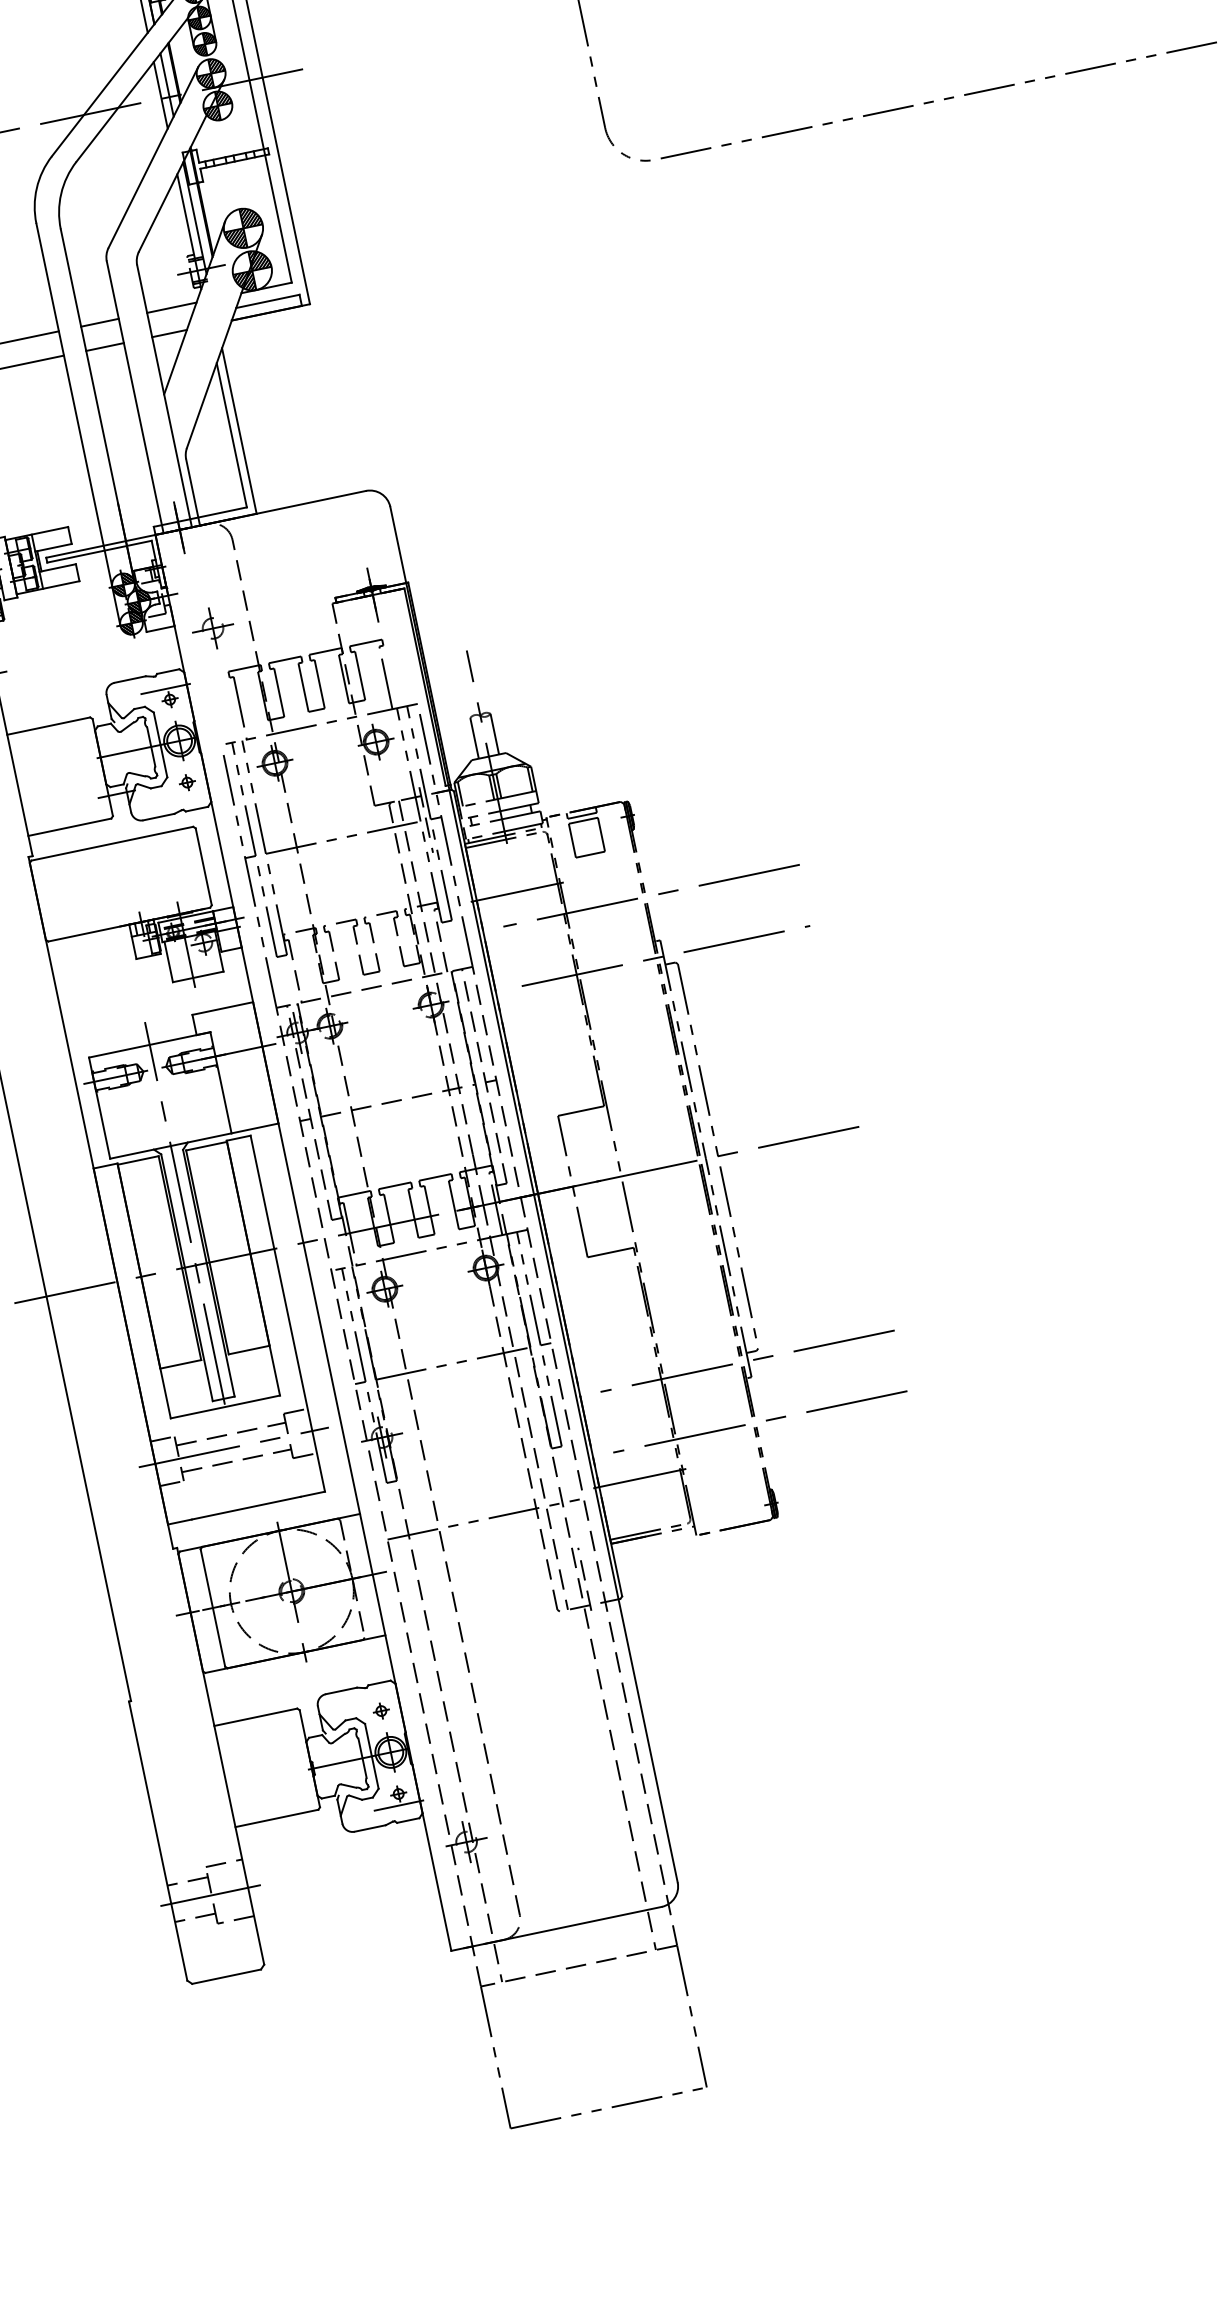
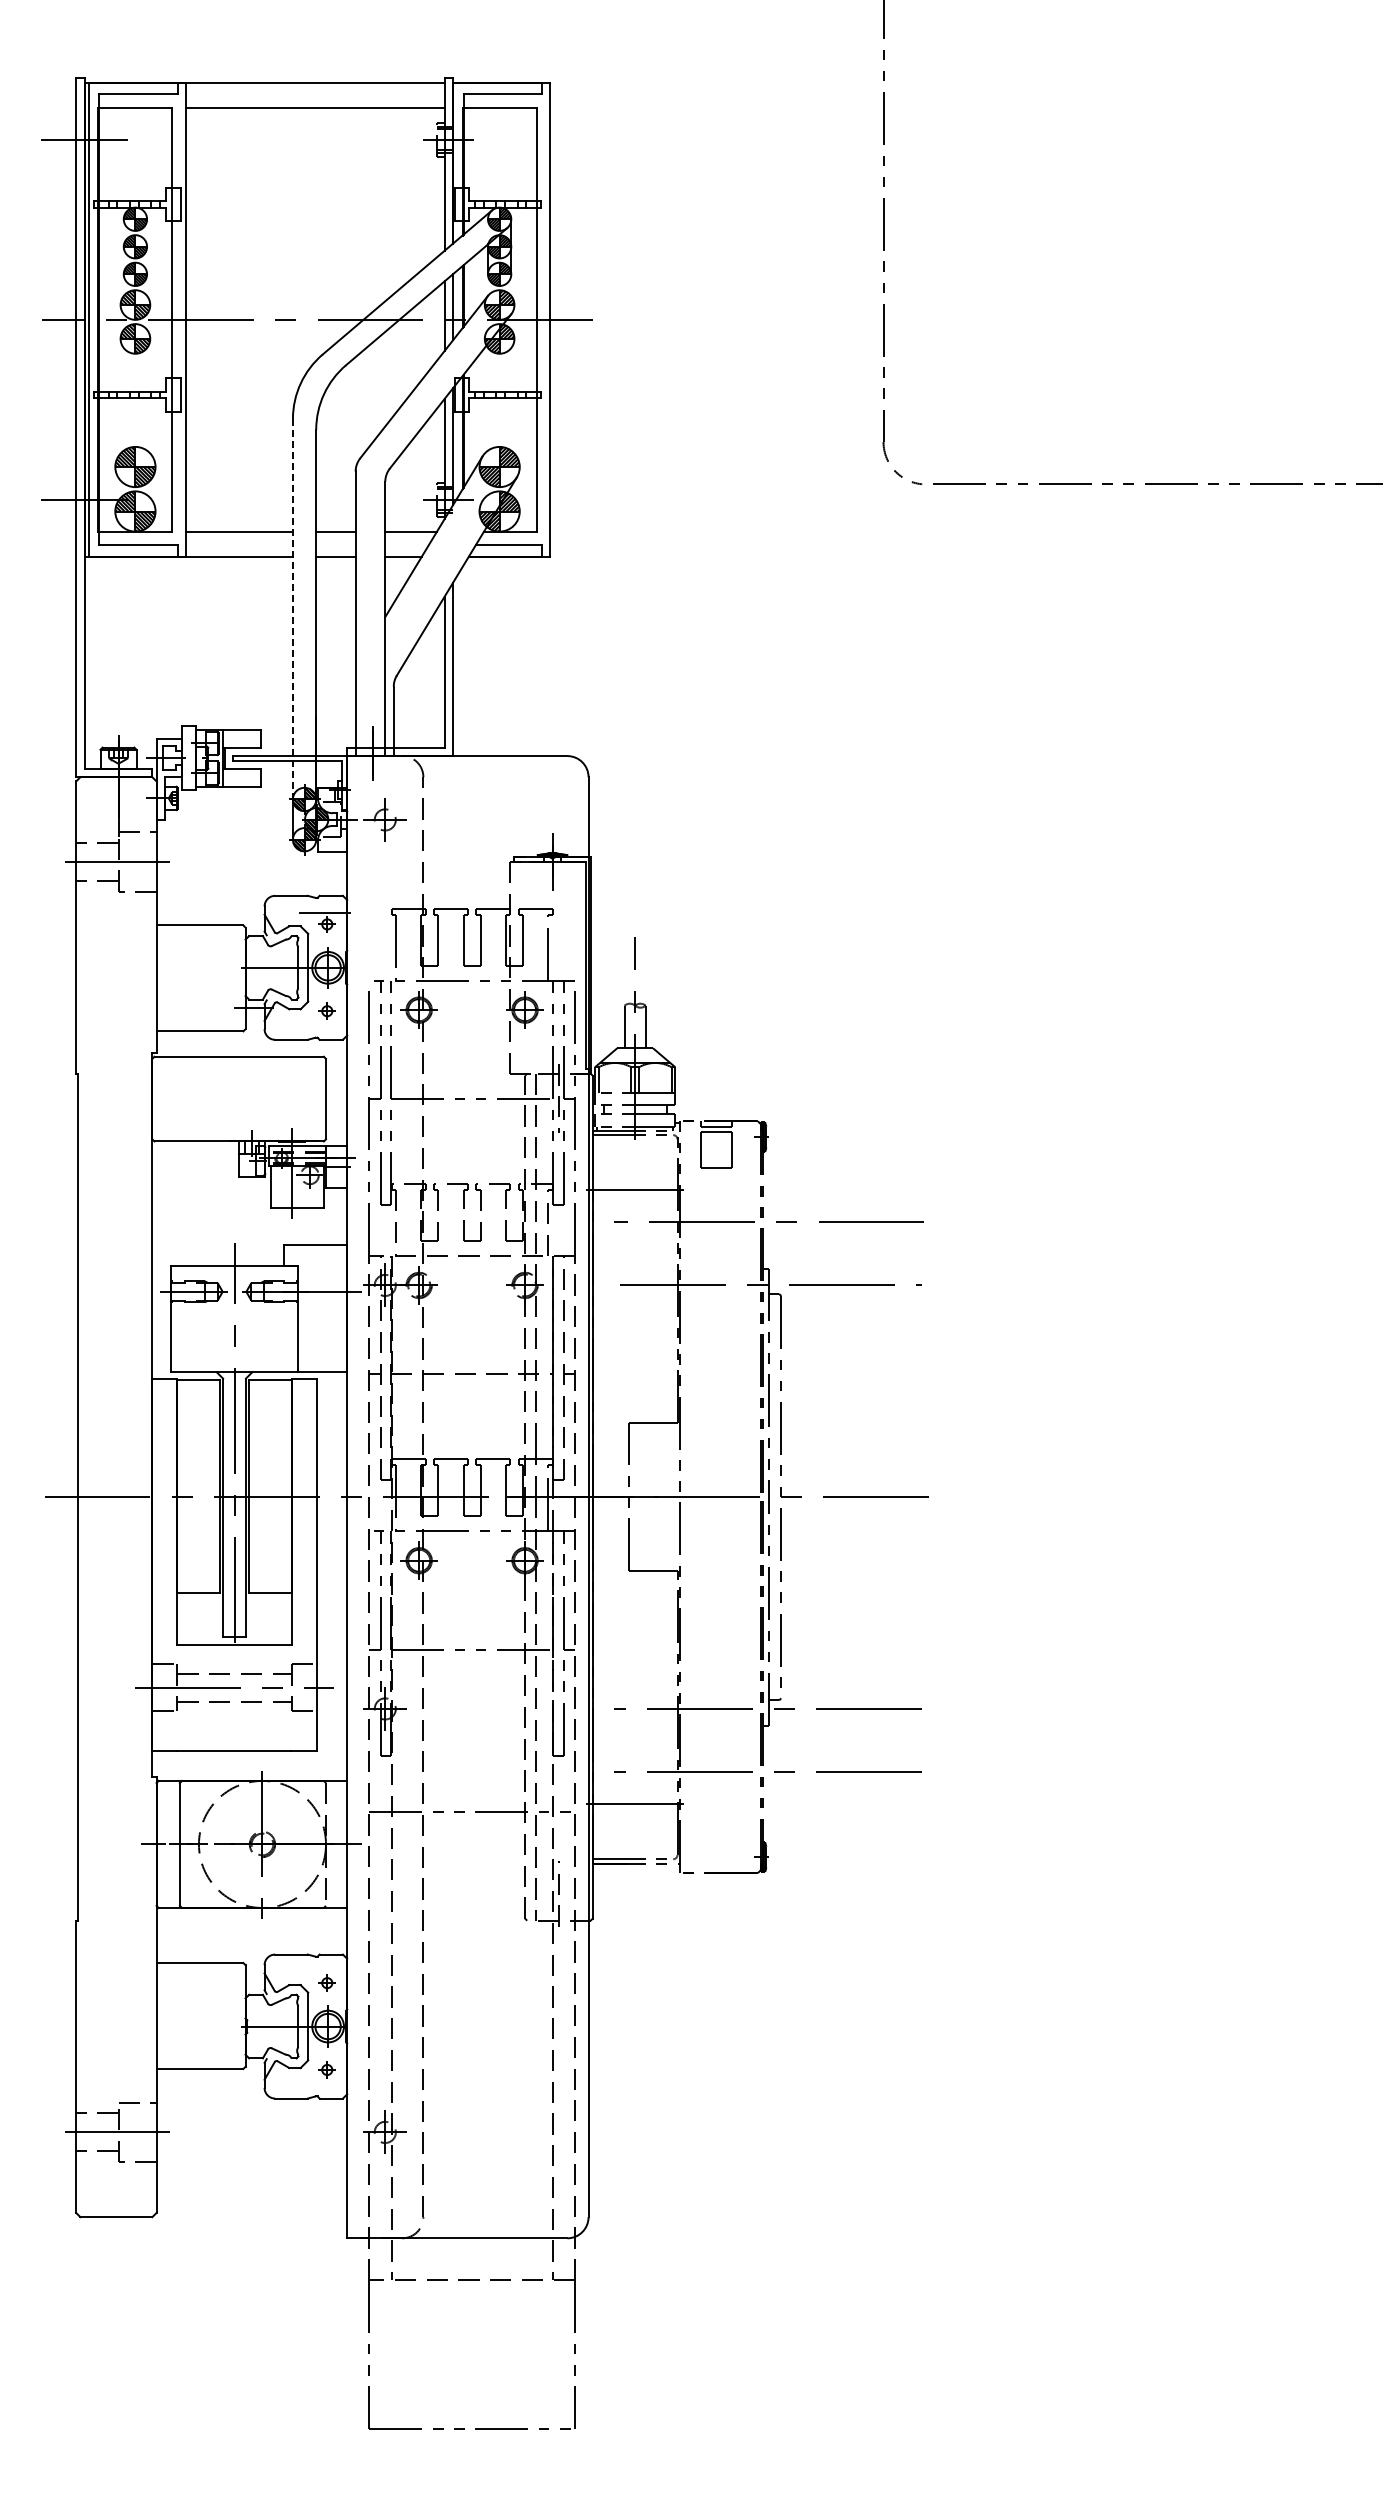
line: (74, 405) -> (292, 609), solid -> dashed
part: (212, 628) -> (384, 819), moved
line: (398, 1805) -> (324, 2081), removed

